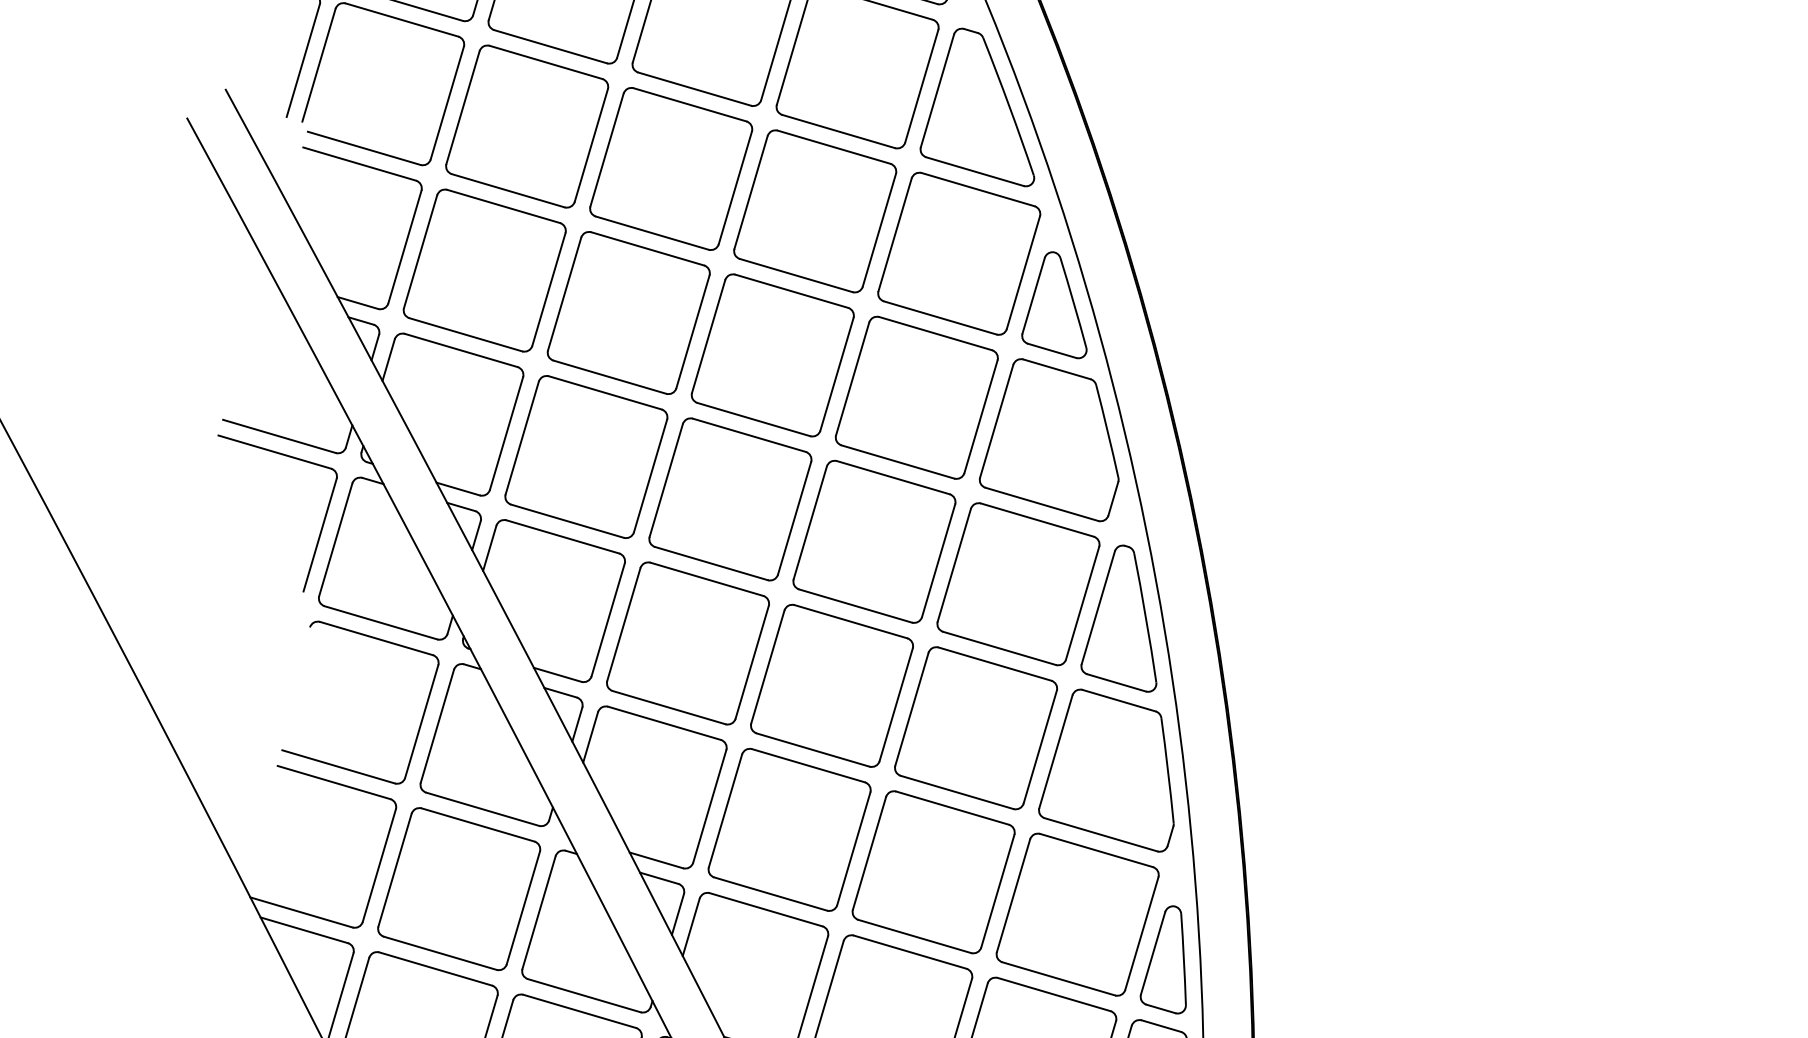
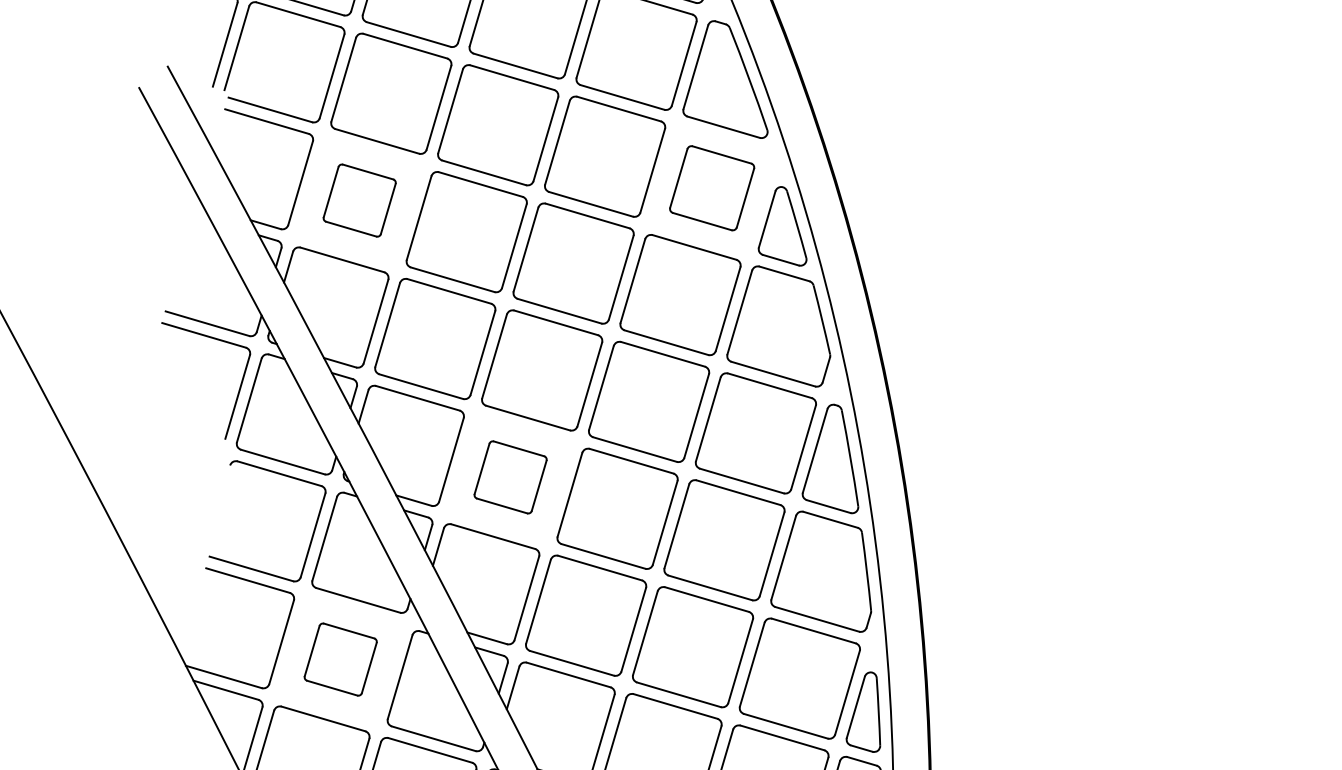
part: (959, 254) -> (712, 188), size x0.7
part: (484, 270) -> (359, 200), size x0.6
part: (687, 643) -> (510, 477), size x0.6
part: (458, 888) -> (340, 659), size x0.6

